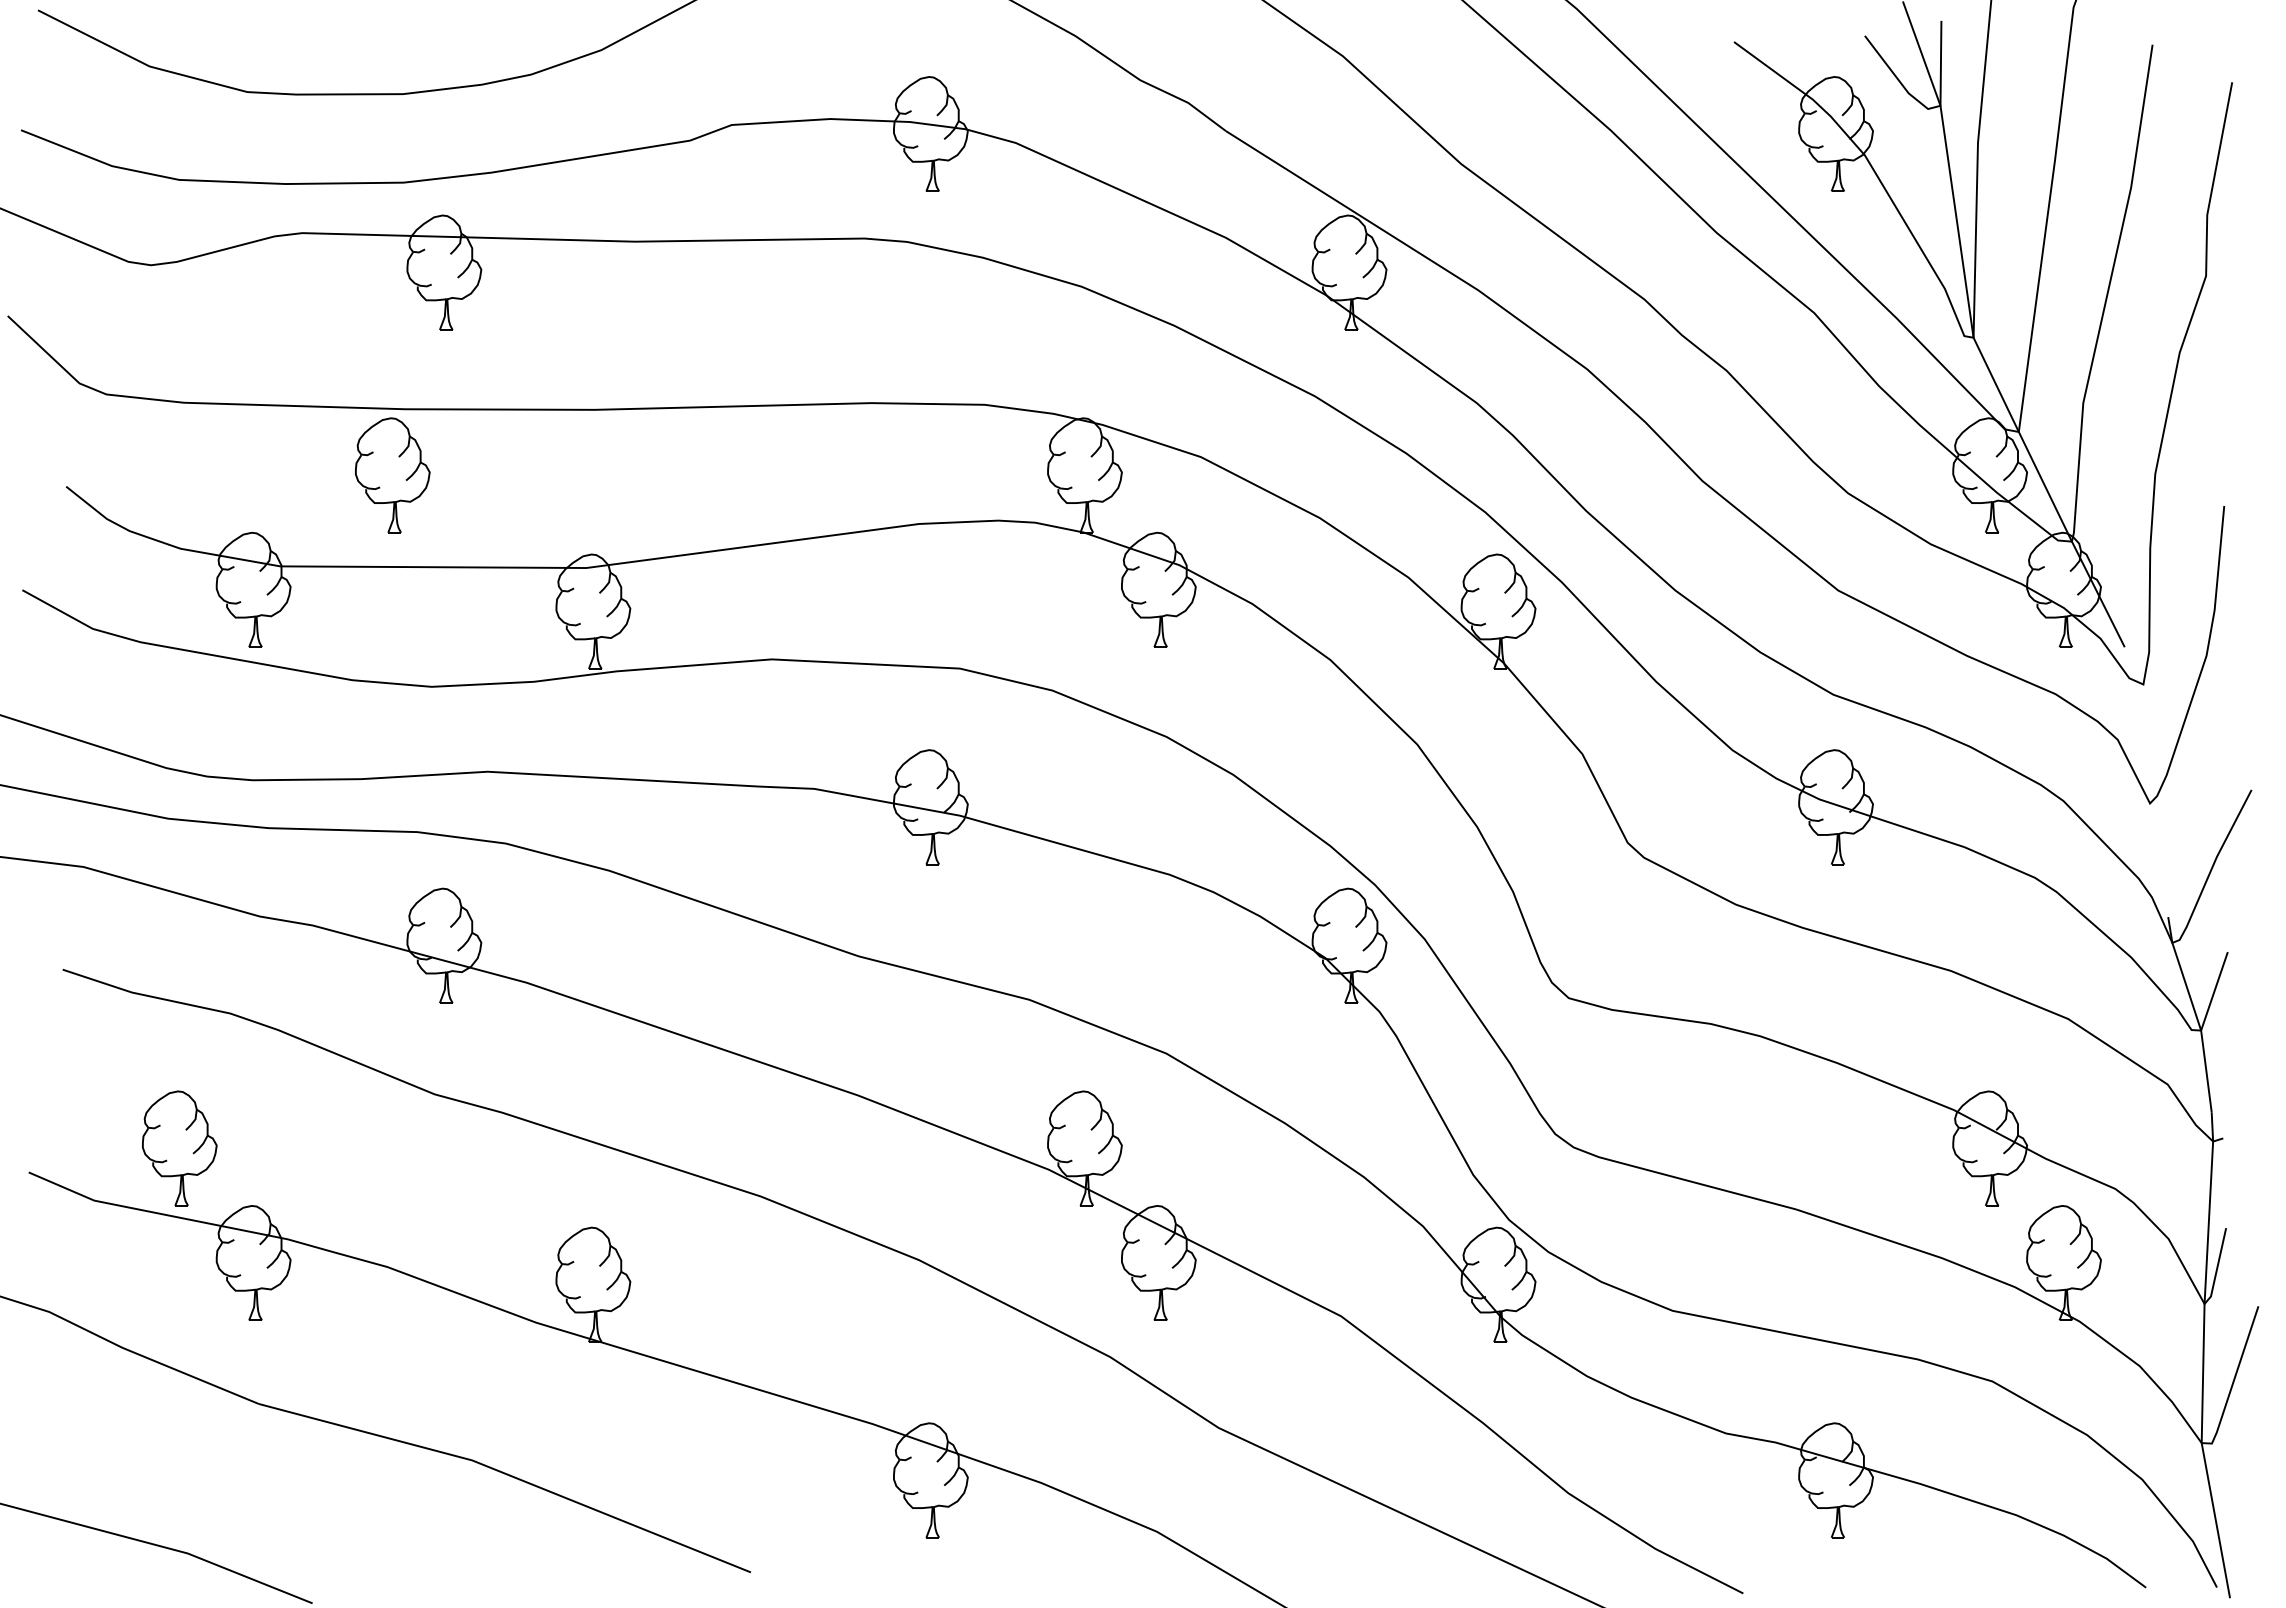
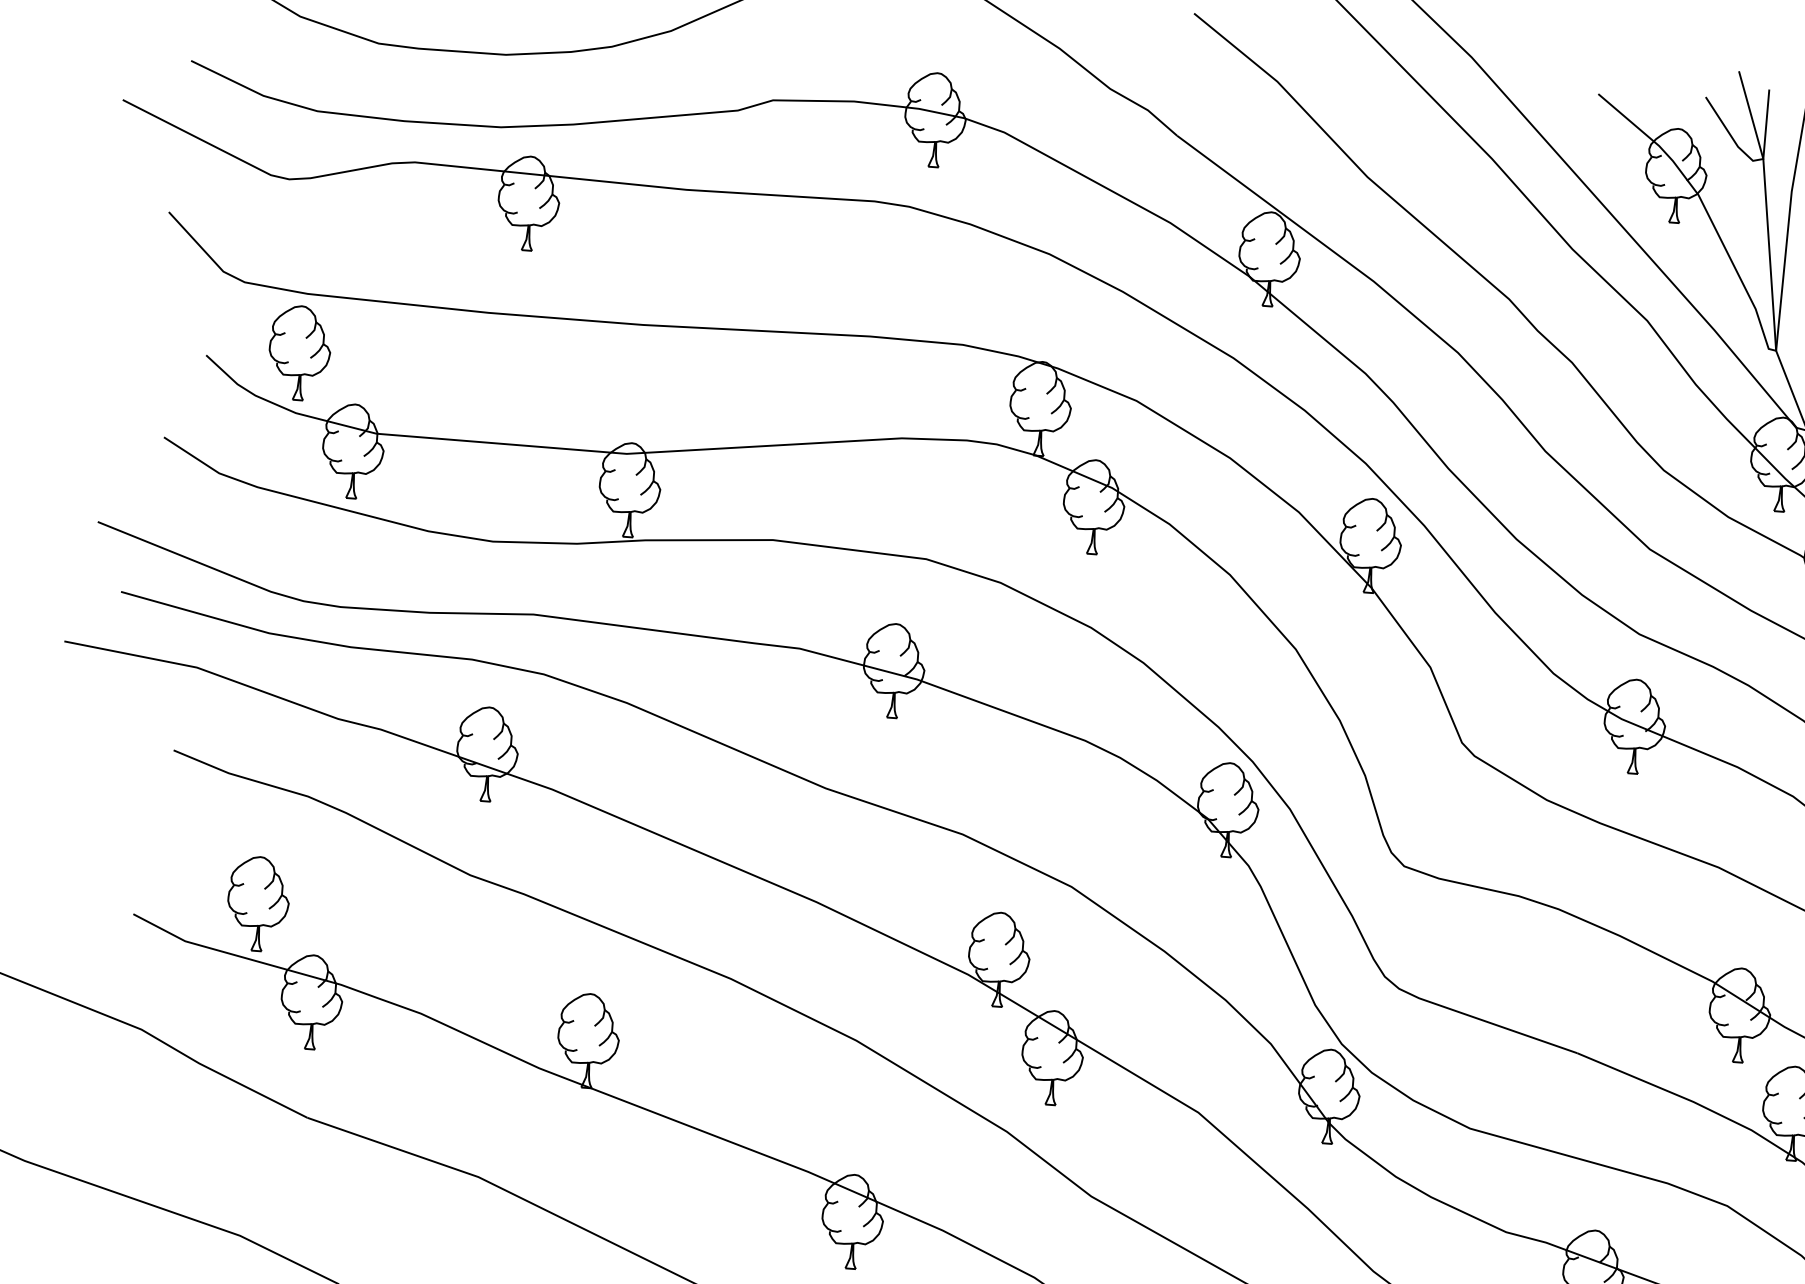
part: (392, 475) -> (299, 353), moved

